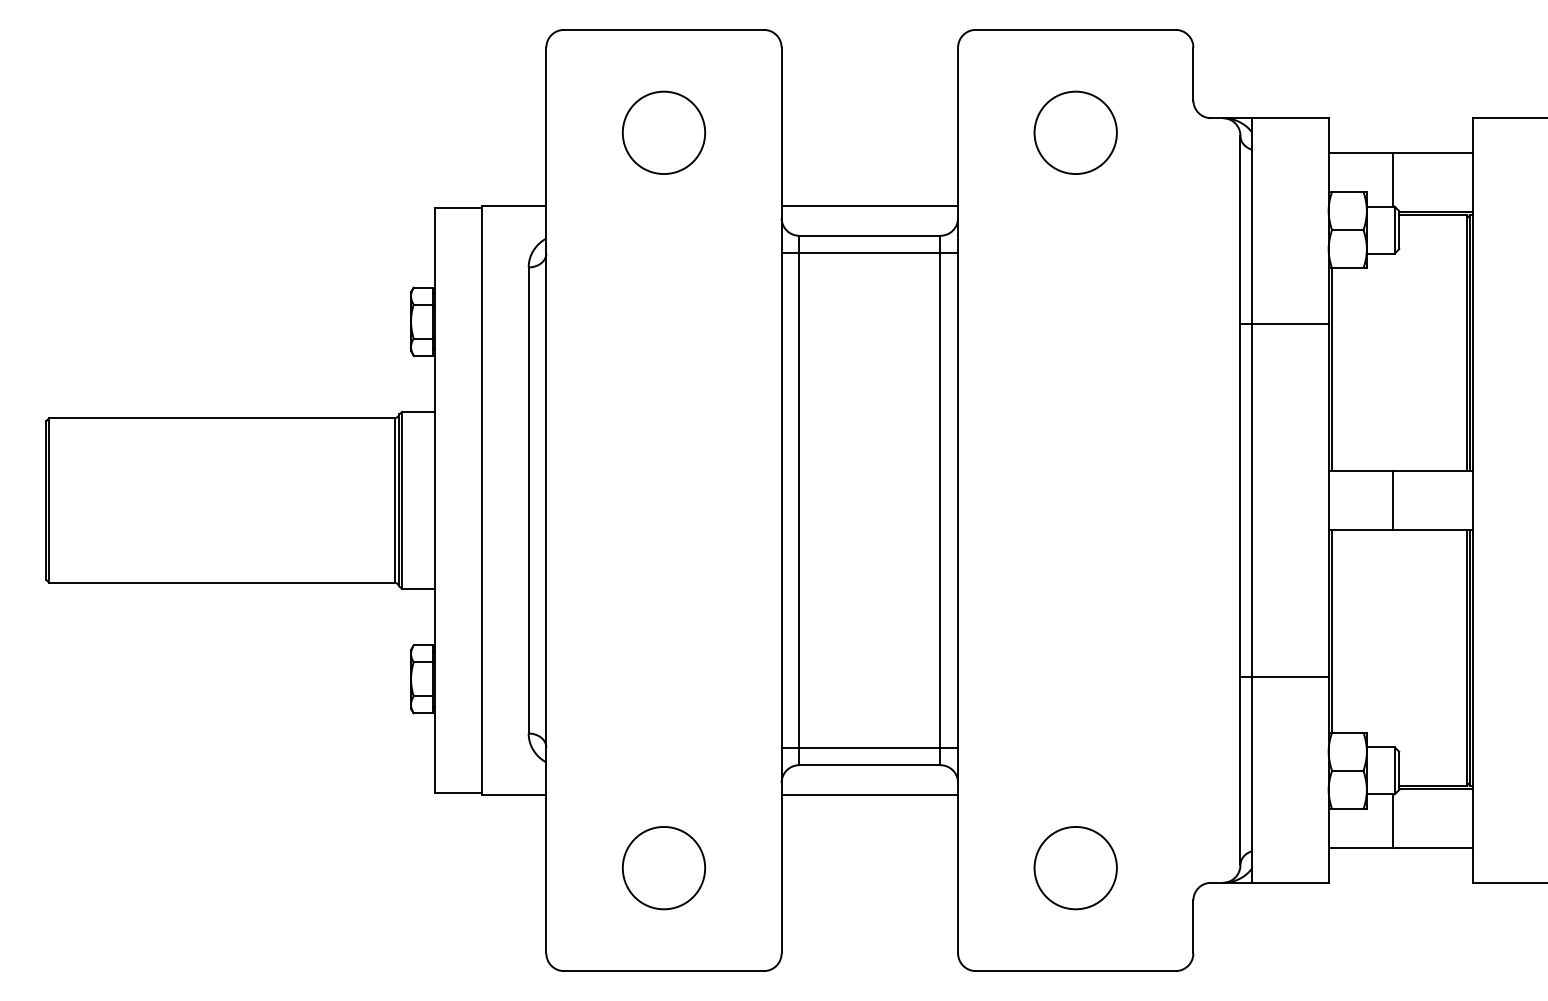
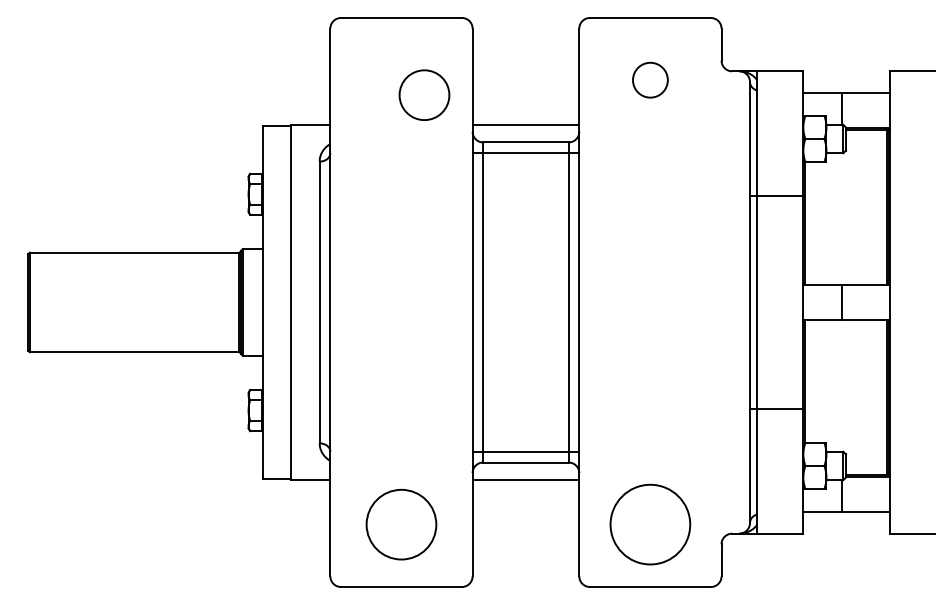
circle: (664, 131) -> (424, 94), moved
circle: (1075, 133) -> (650, 80), size x0.7
circle: (664, 867) -> (401, 524), size x1.4
circle: (1075, 867) -> (650, 524), size x1.6

